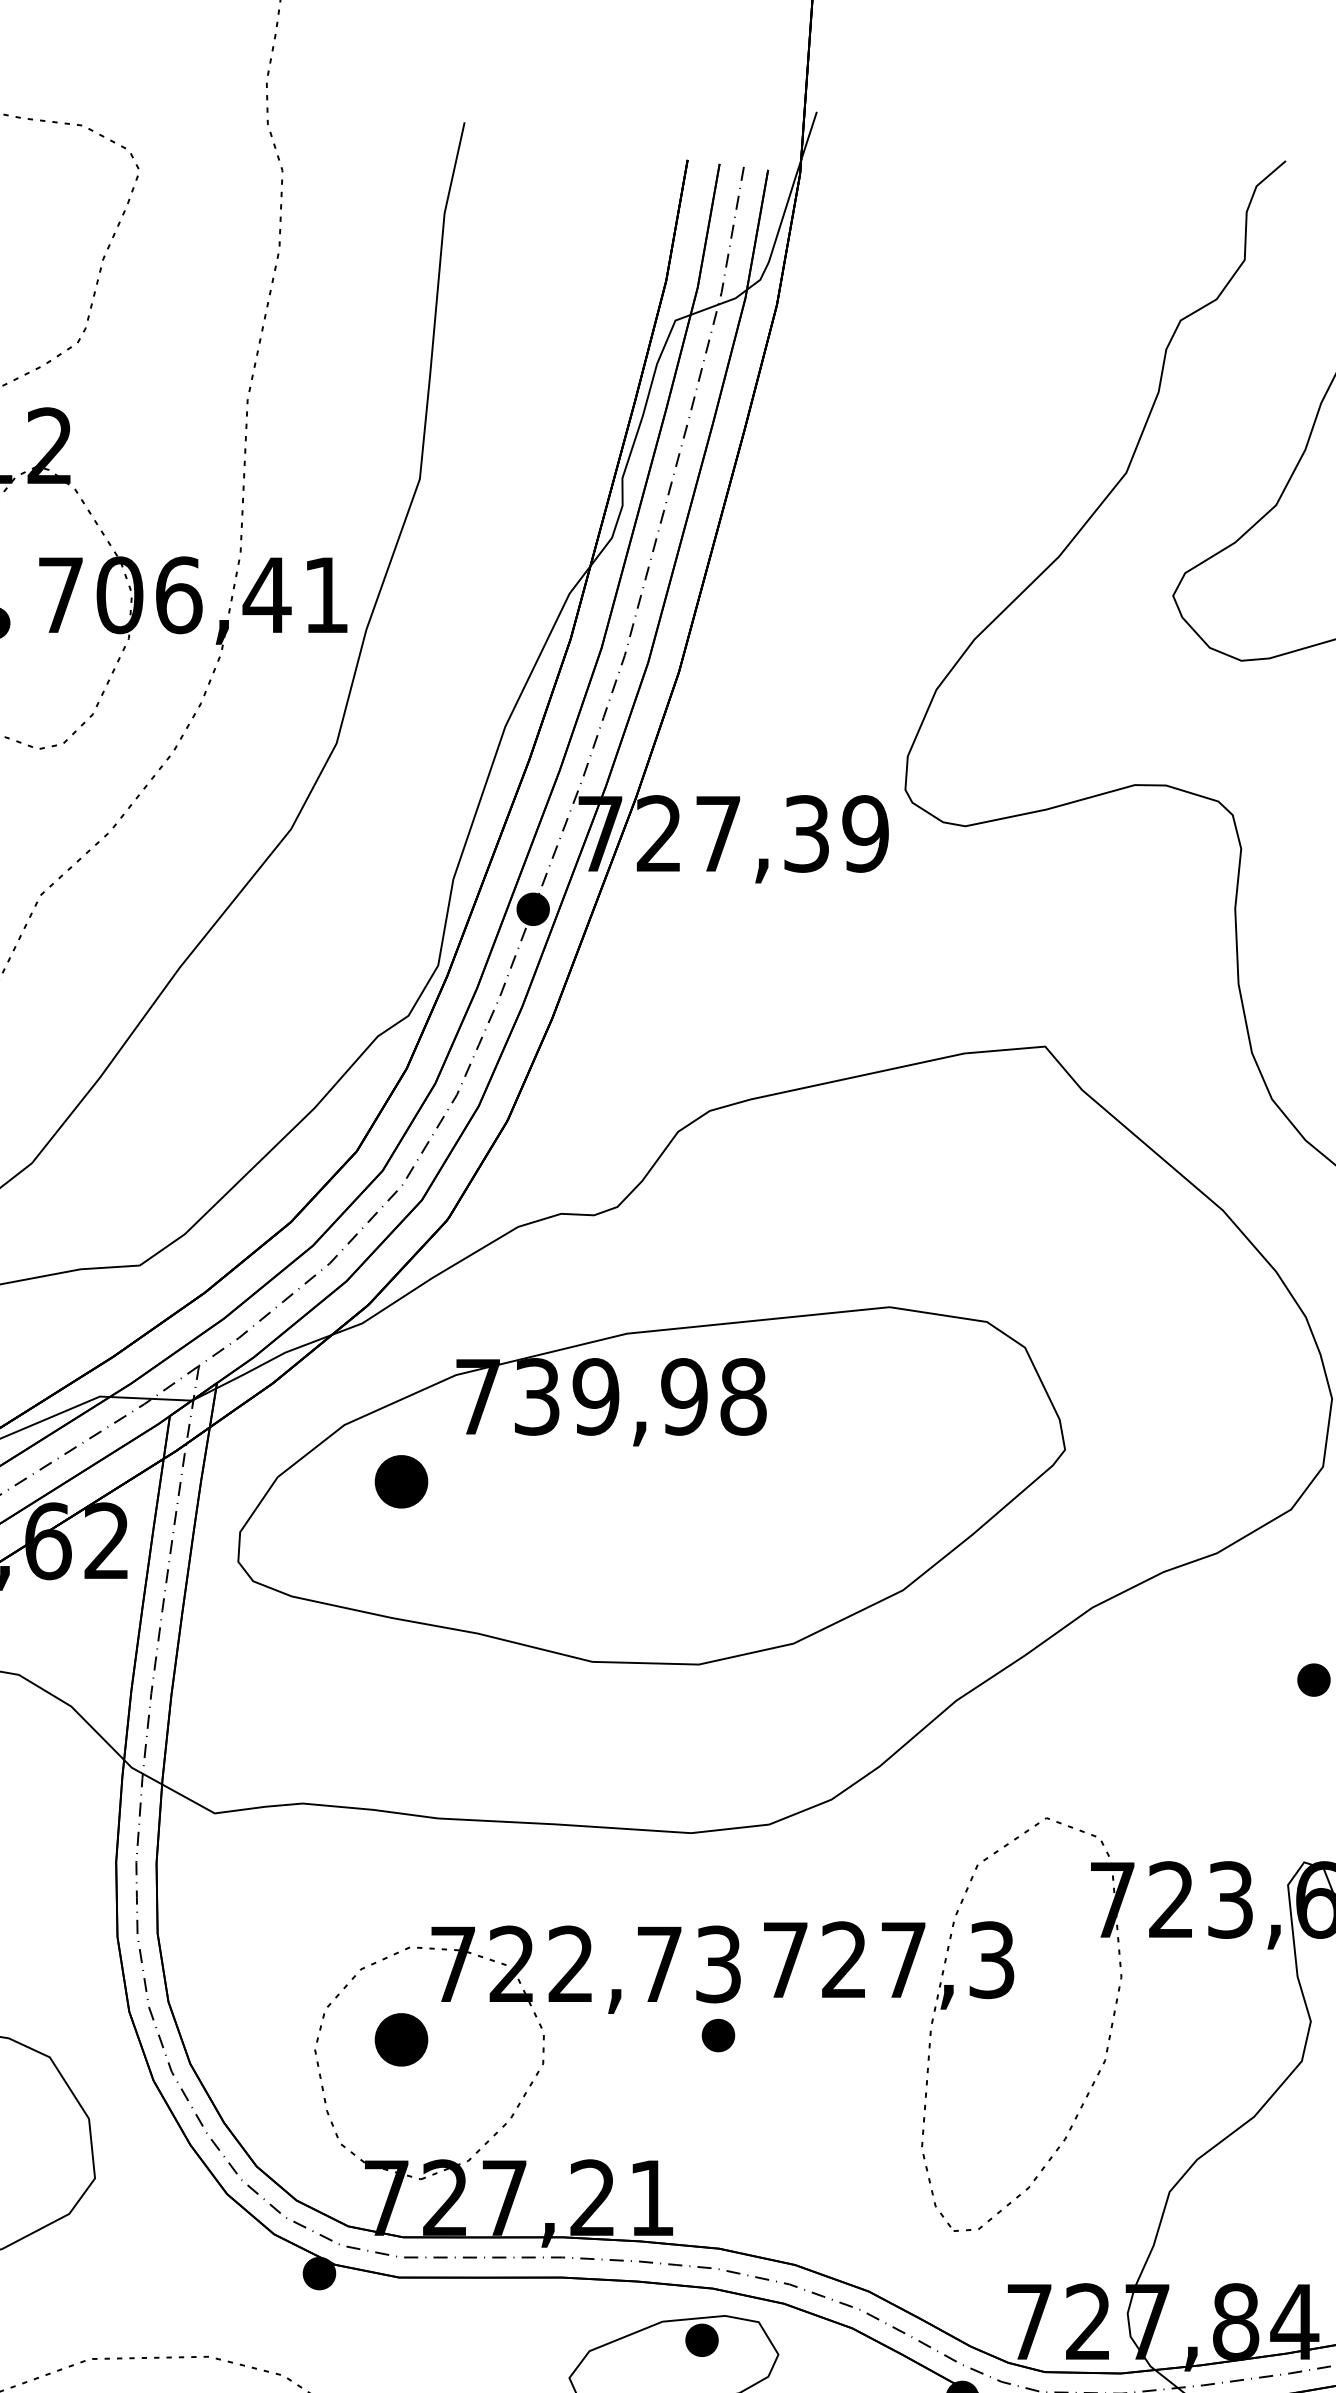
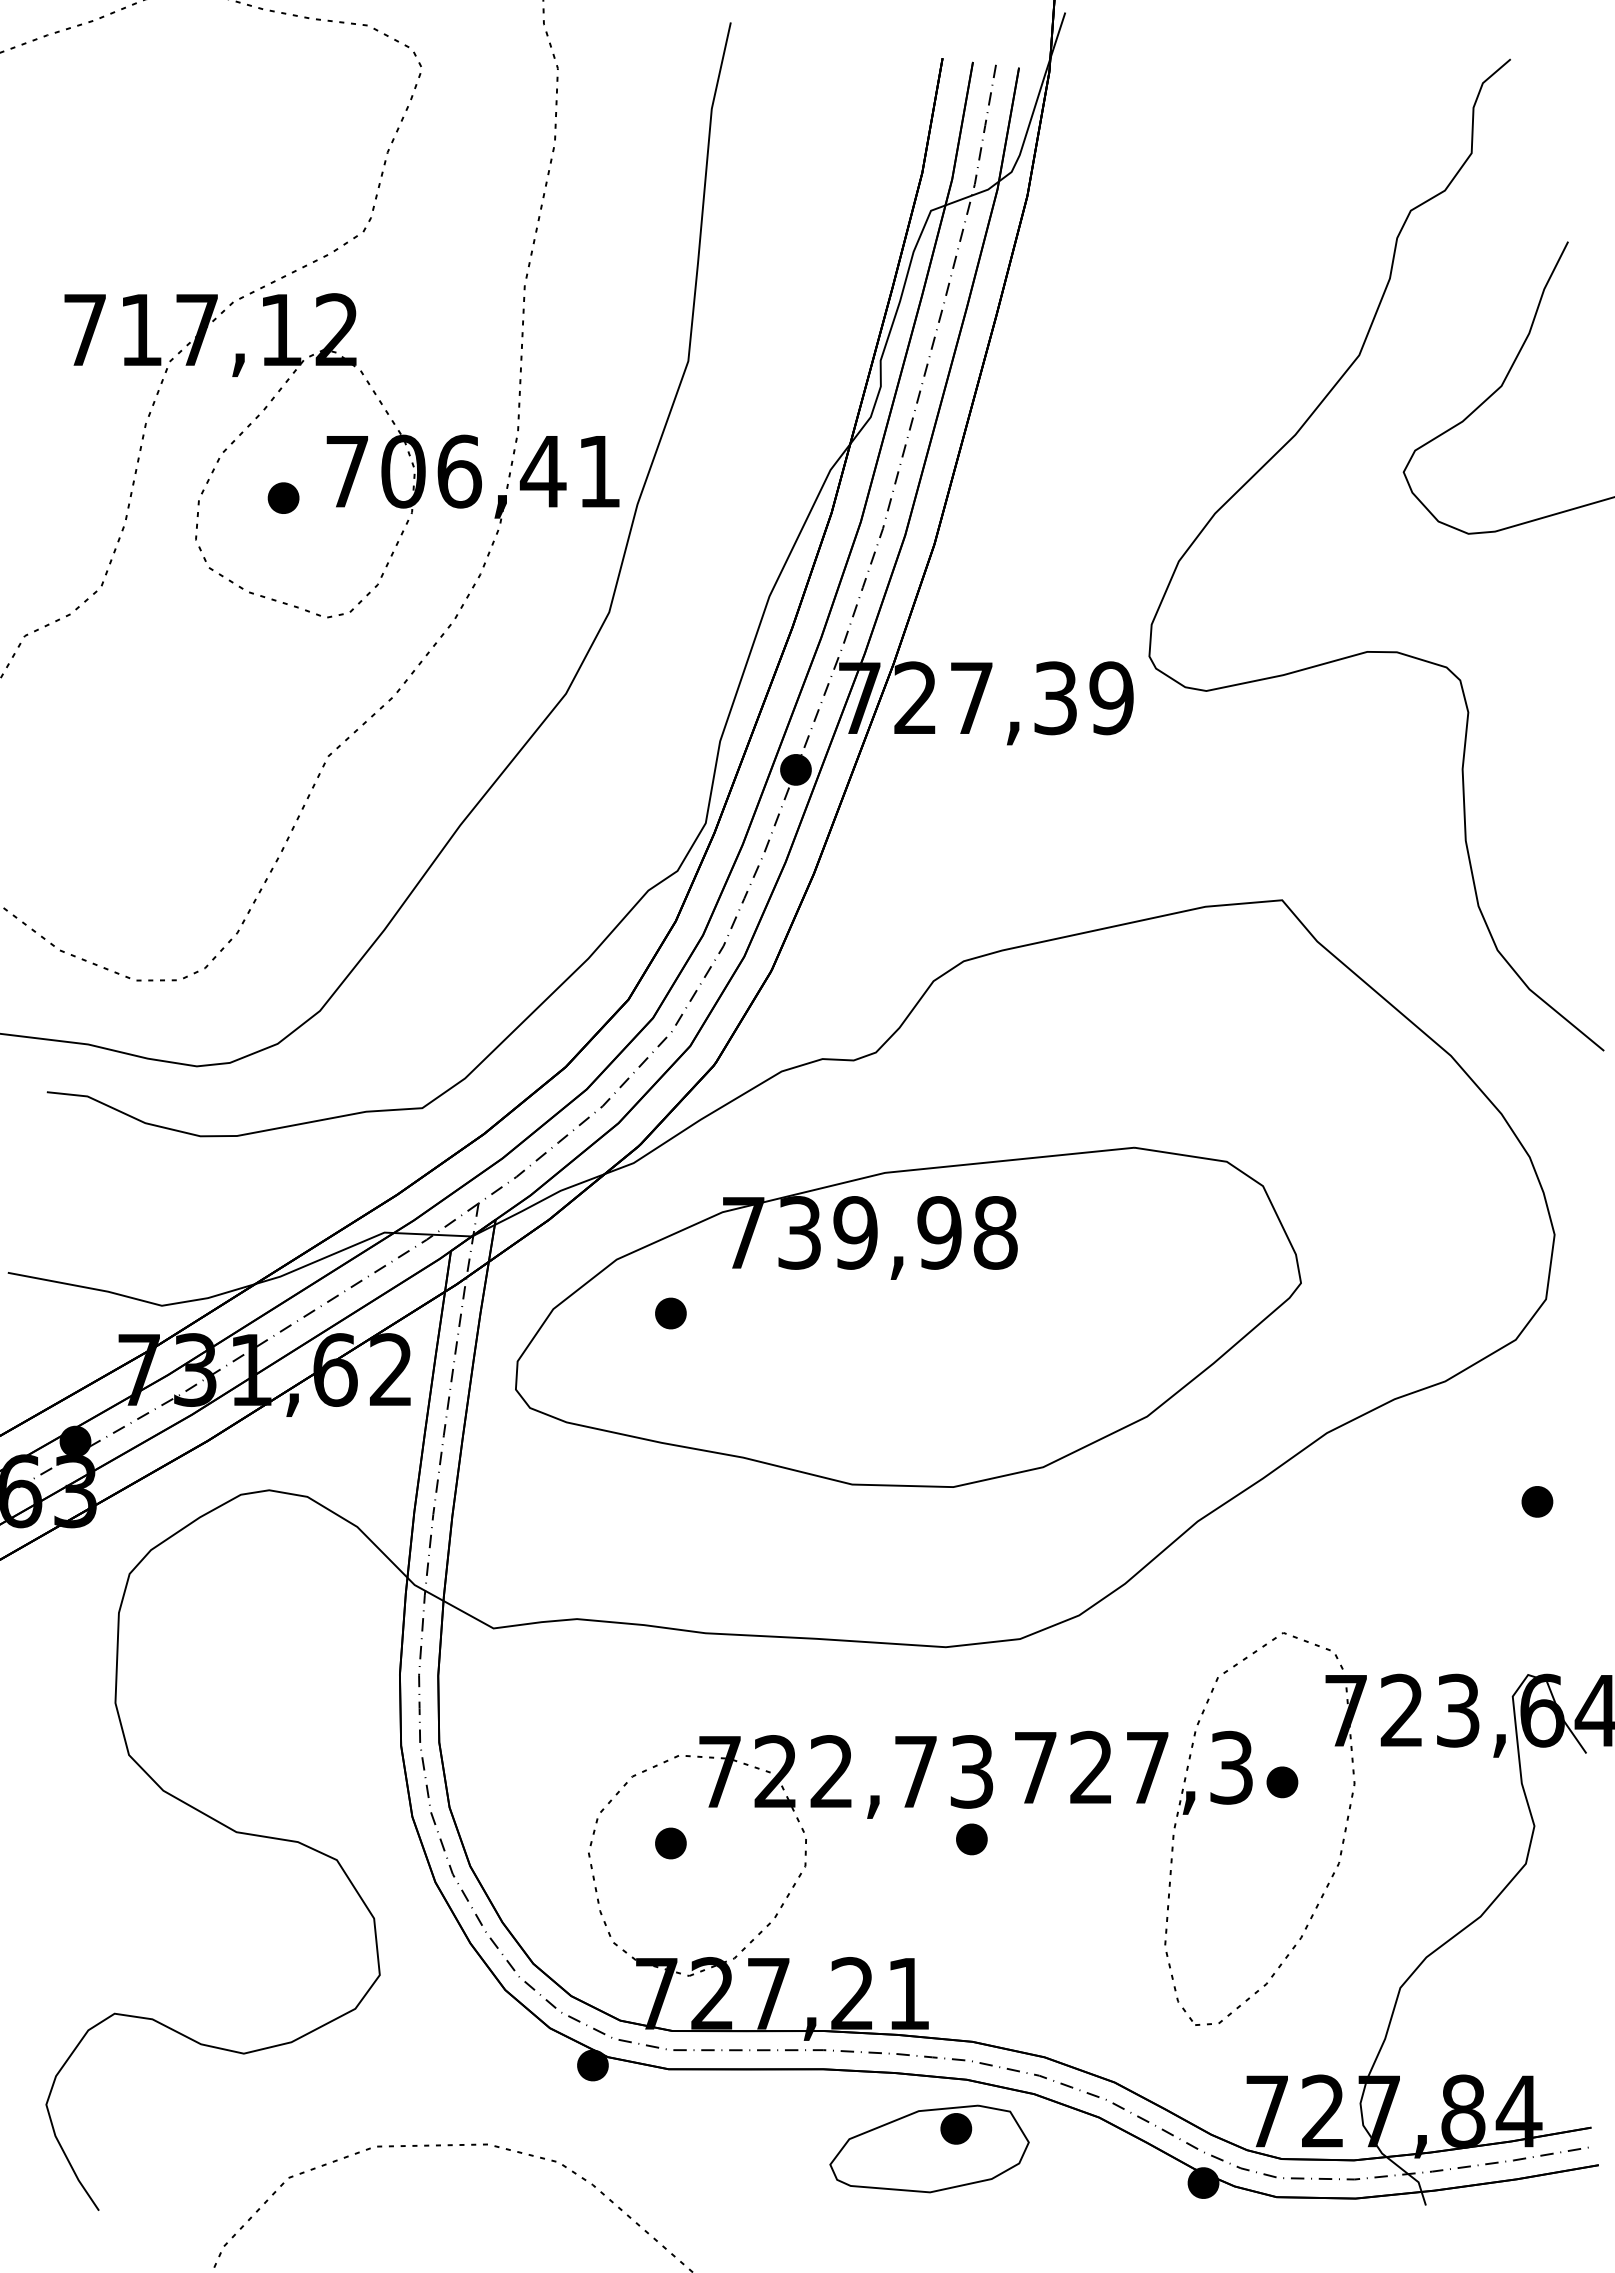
part: (401, 1481) -> (670, 1313), size x0.62
part: (1045, 1975) -> (1282, 1782), added
part: (401, 2039) -> (670, 1843), size x0.62

